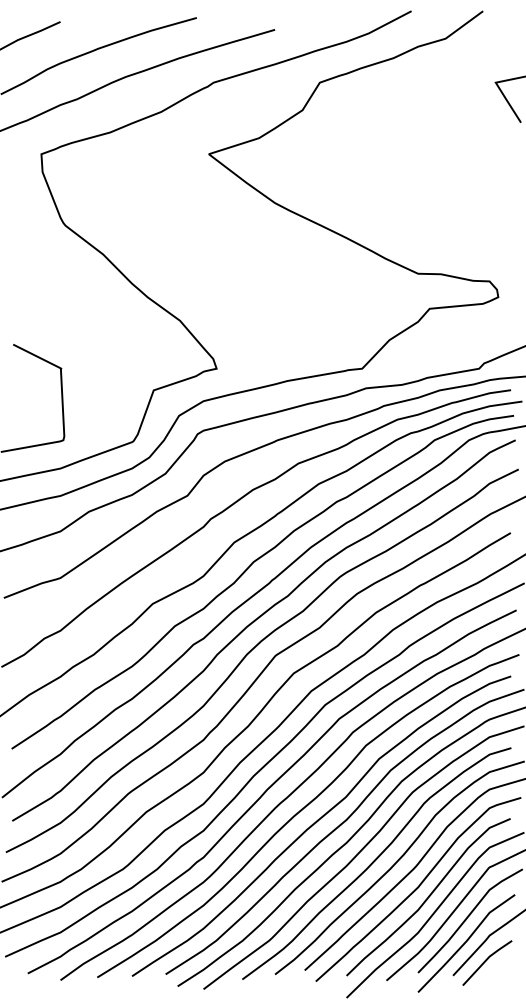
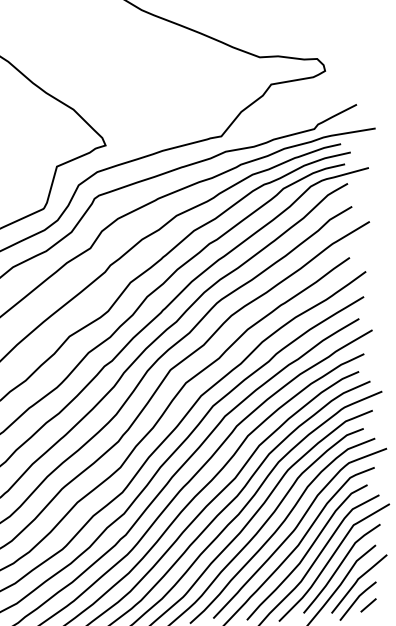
line: (499, 969) -> (368, 605), added

